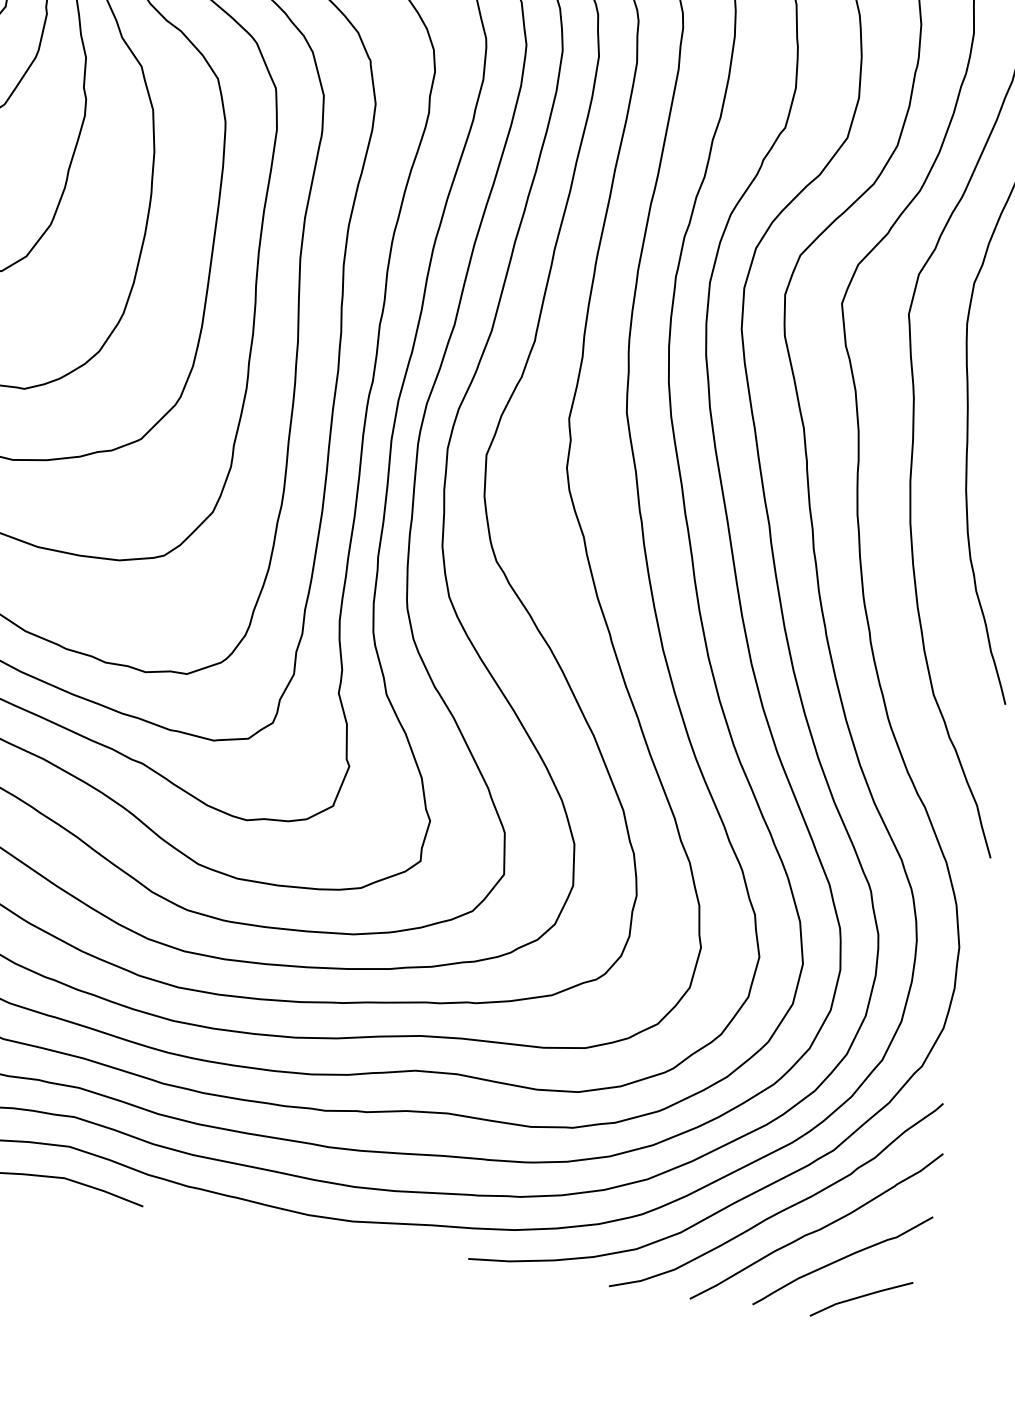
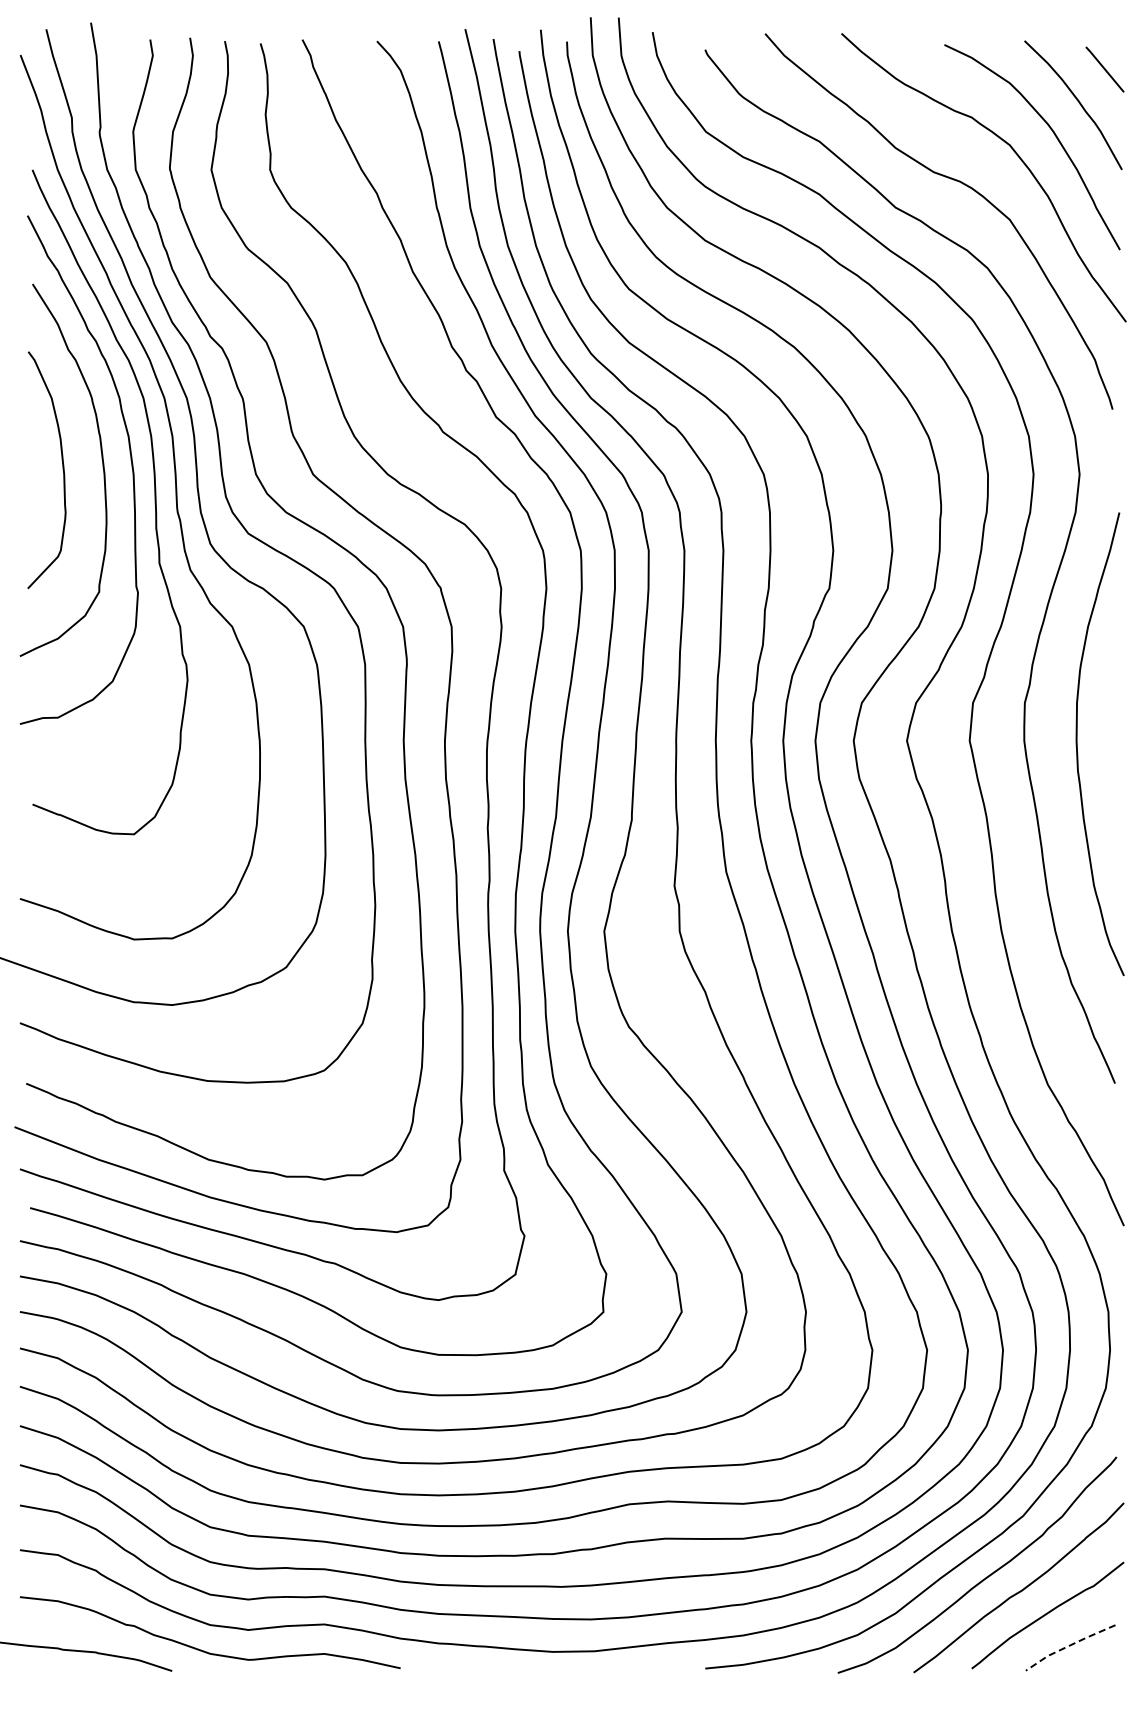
line: (860, 1296) -> (1069, 1645), solid -> dashed

